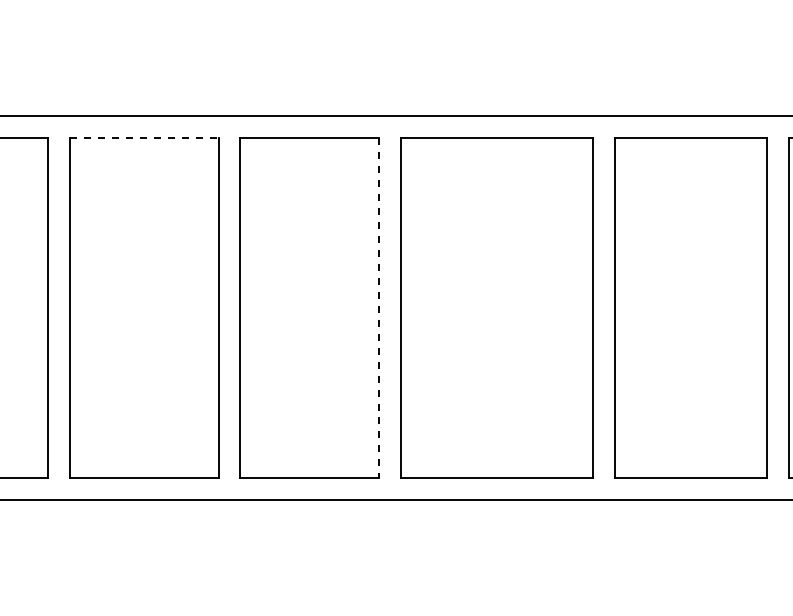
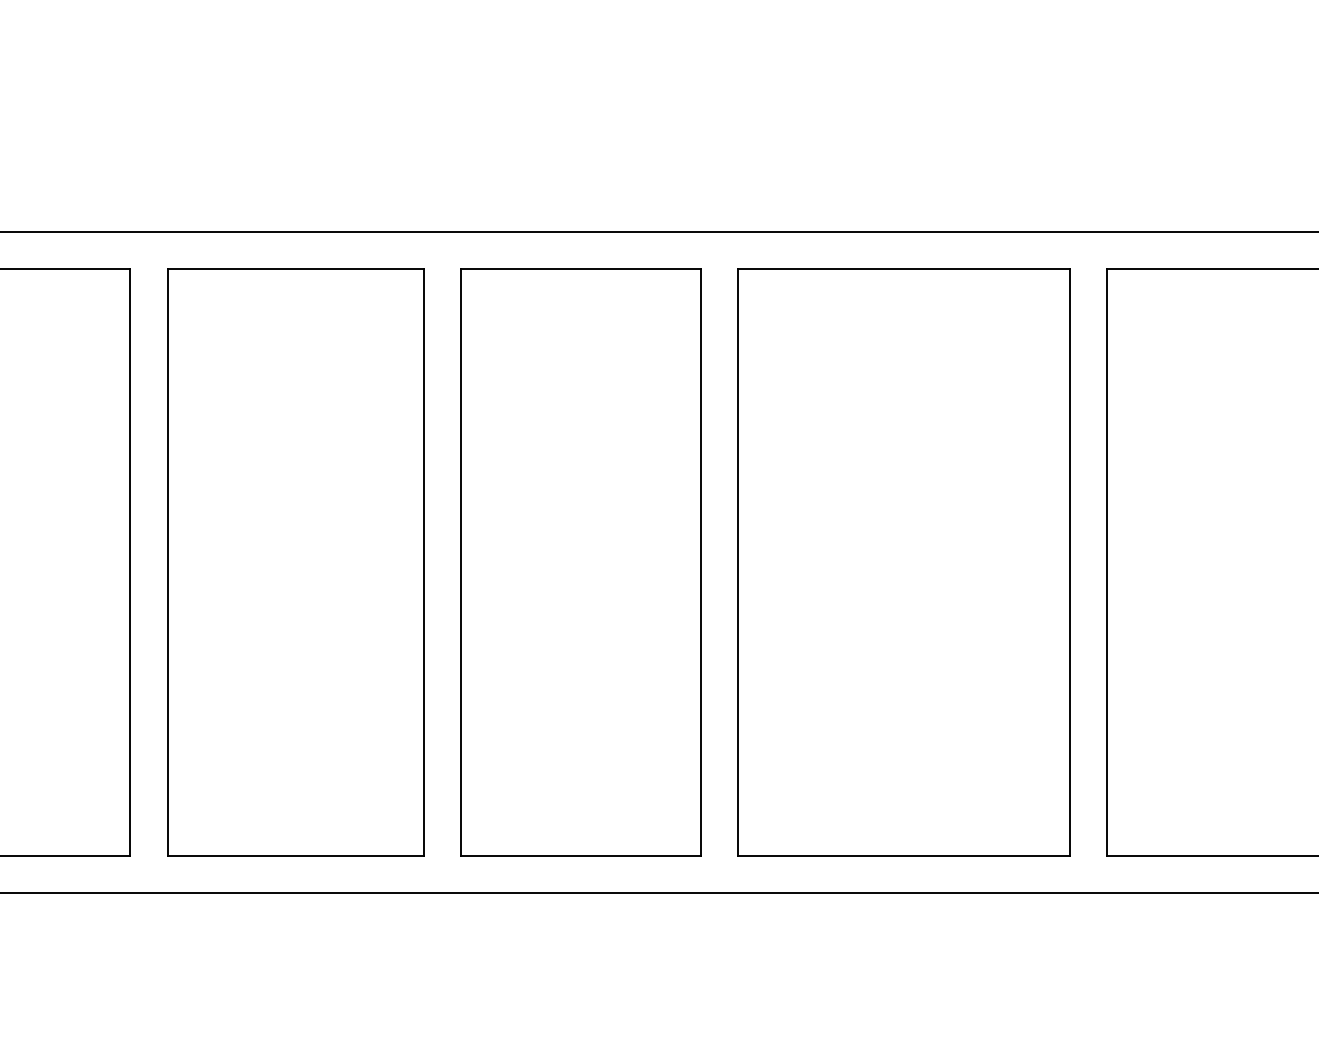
line: (144, 138) -> (295, 270), dashed -> solid
line: (379, 307) -> (701, 561), dashed -> solid

